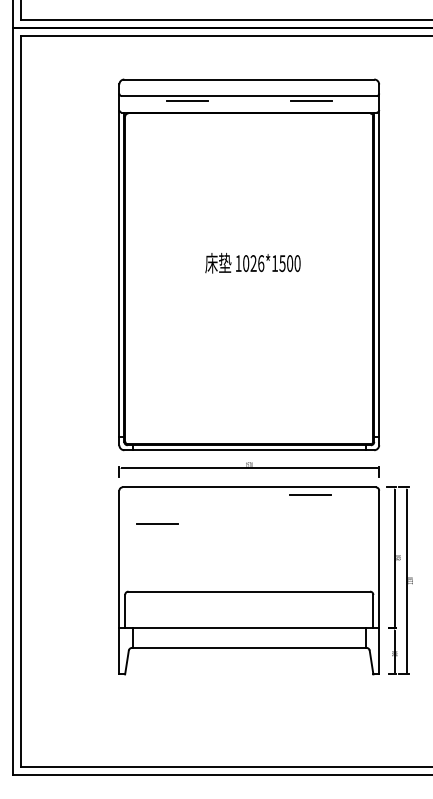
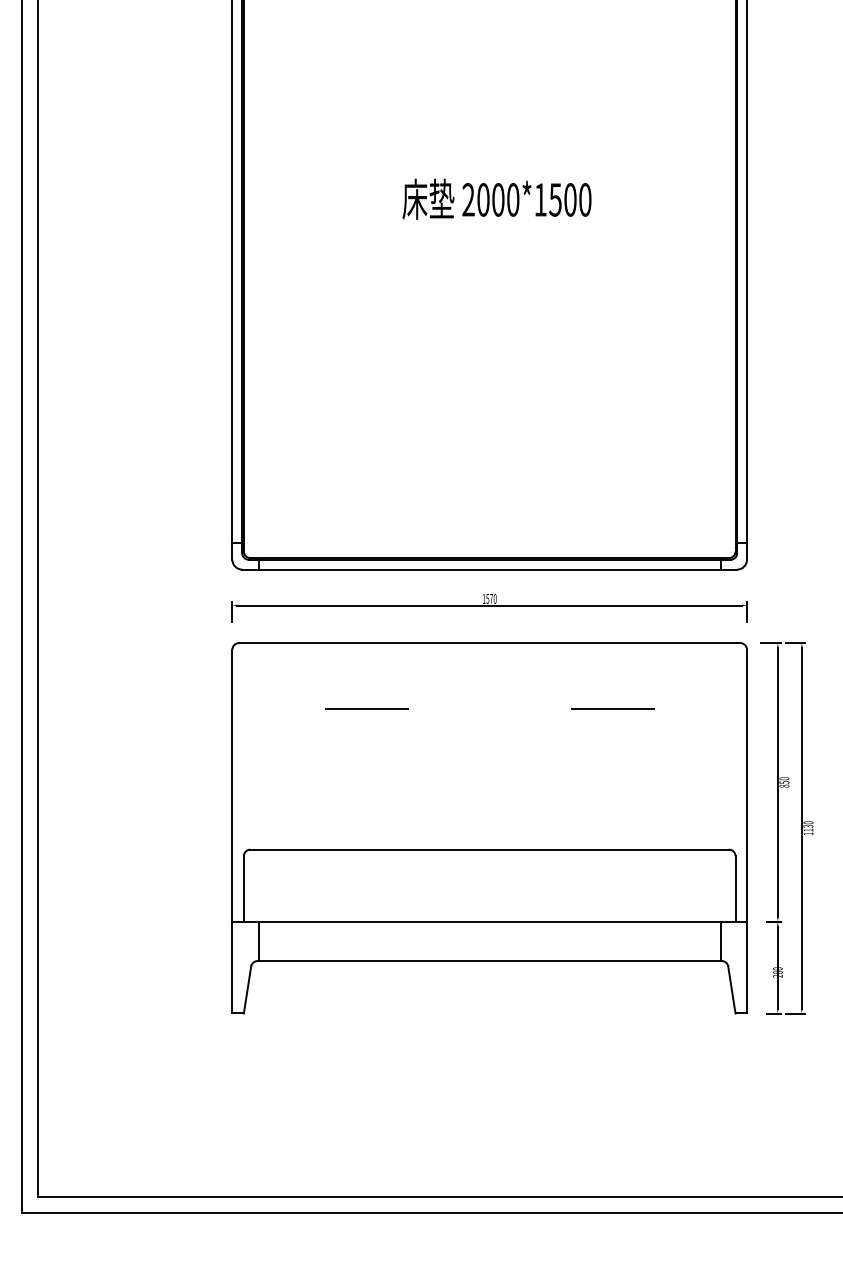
text: (249, 263) -> (490, 199), 1026*1500 -> 2000*1500
line: (310, 494) -> (612, 706), moved
line: (157, 523) -> (367, 706), moved

